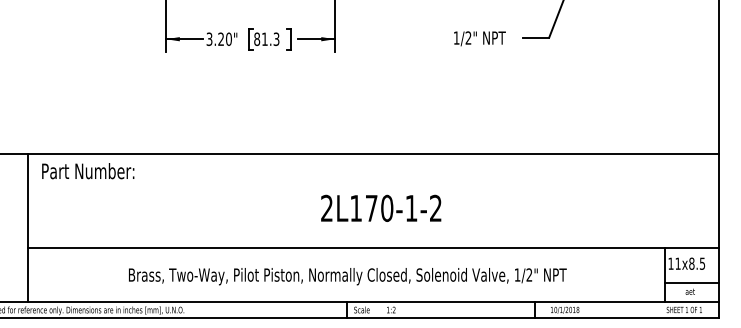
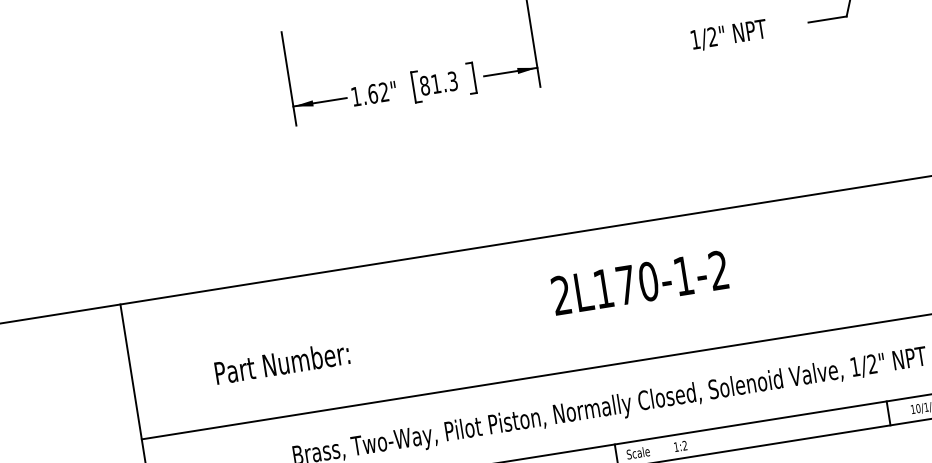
text: (479, 38) -> (728, 35), moved
text: (218, 39) -> (369, 94), 3.20" -> 1.62"
text: (88, 171) -> (282, 363), moved
text: (381, 207) -> (640, 281), moved

